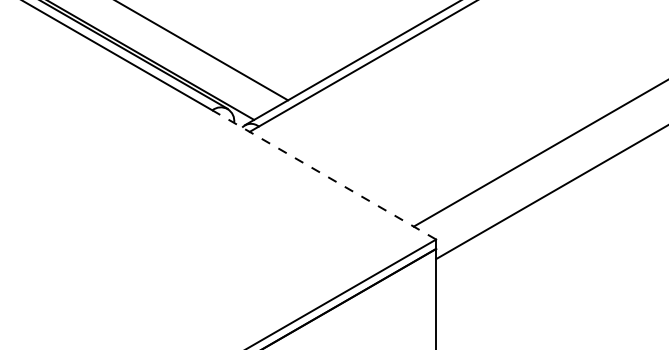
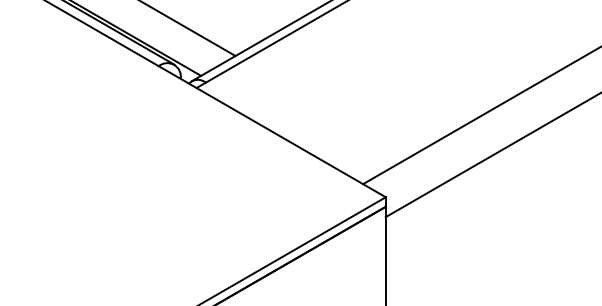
line: (323, 174) -> (271, 131), dashed -> solid

